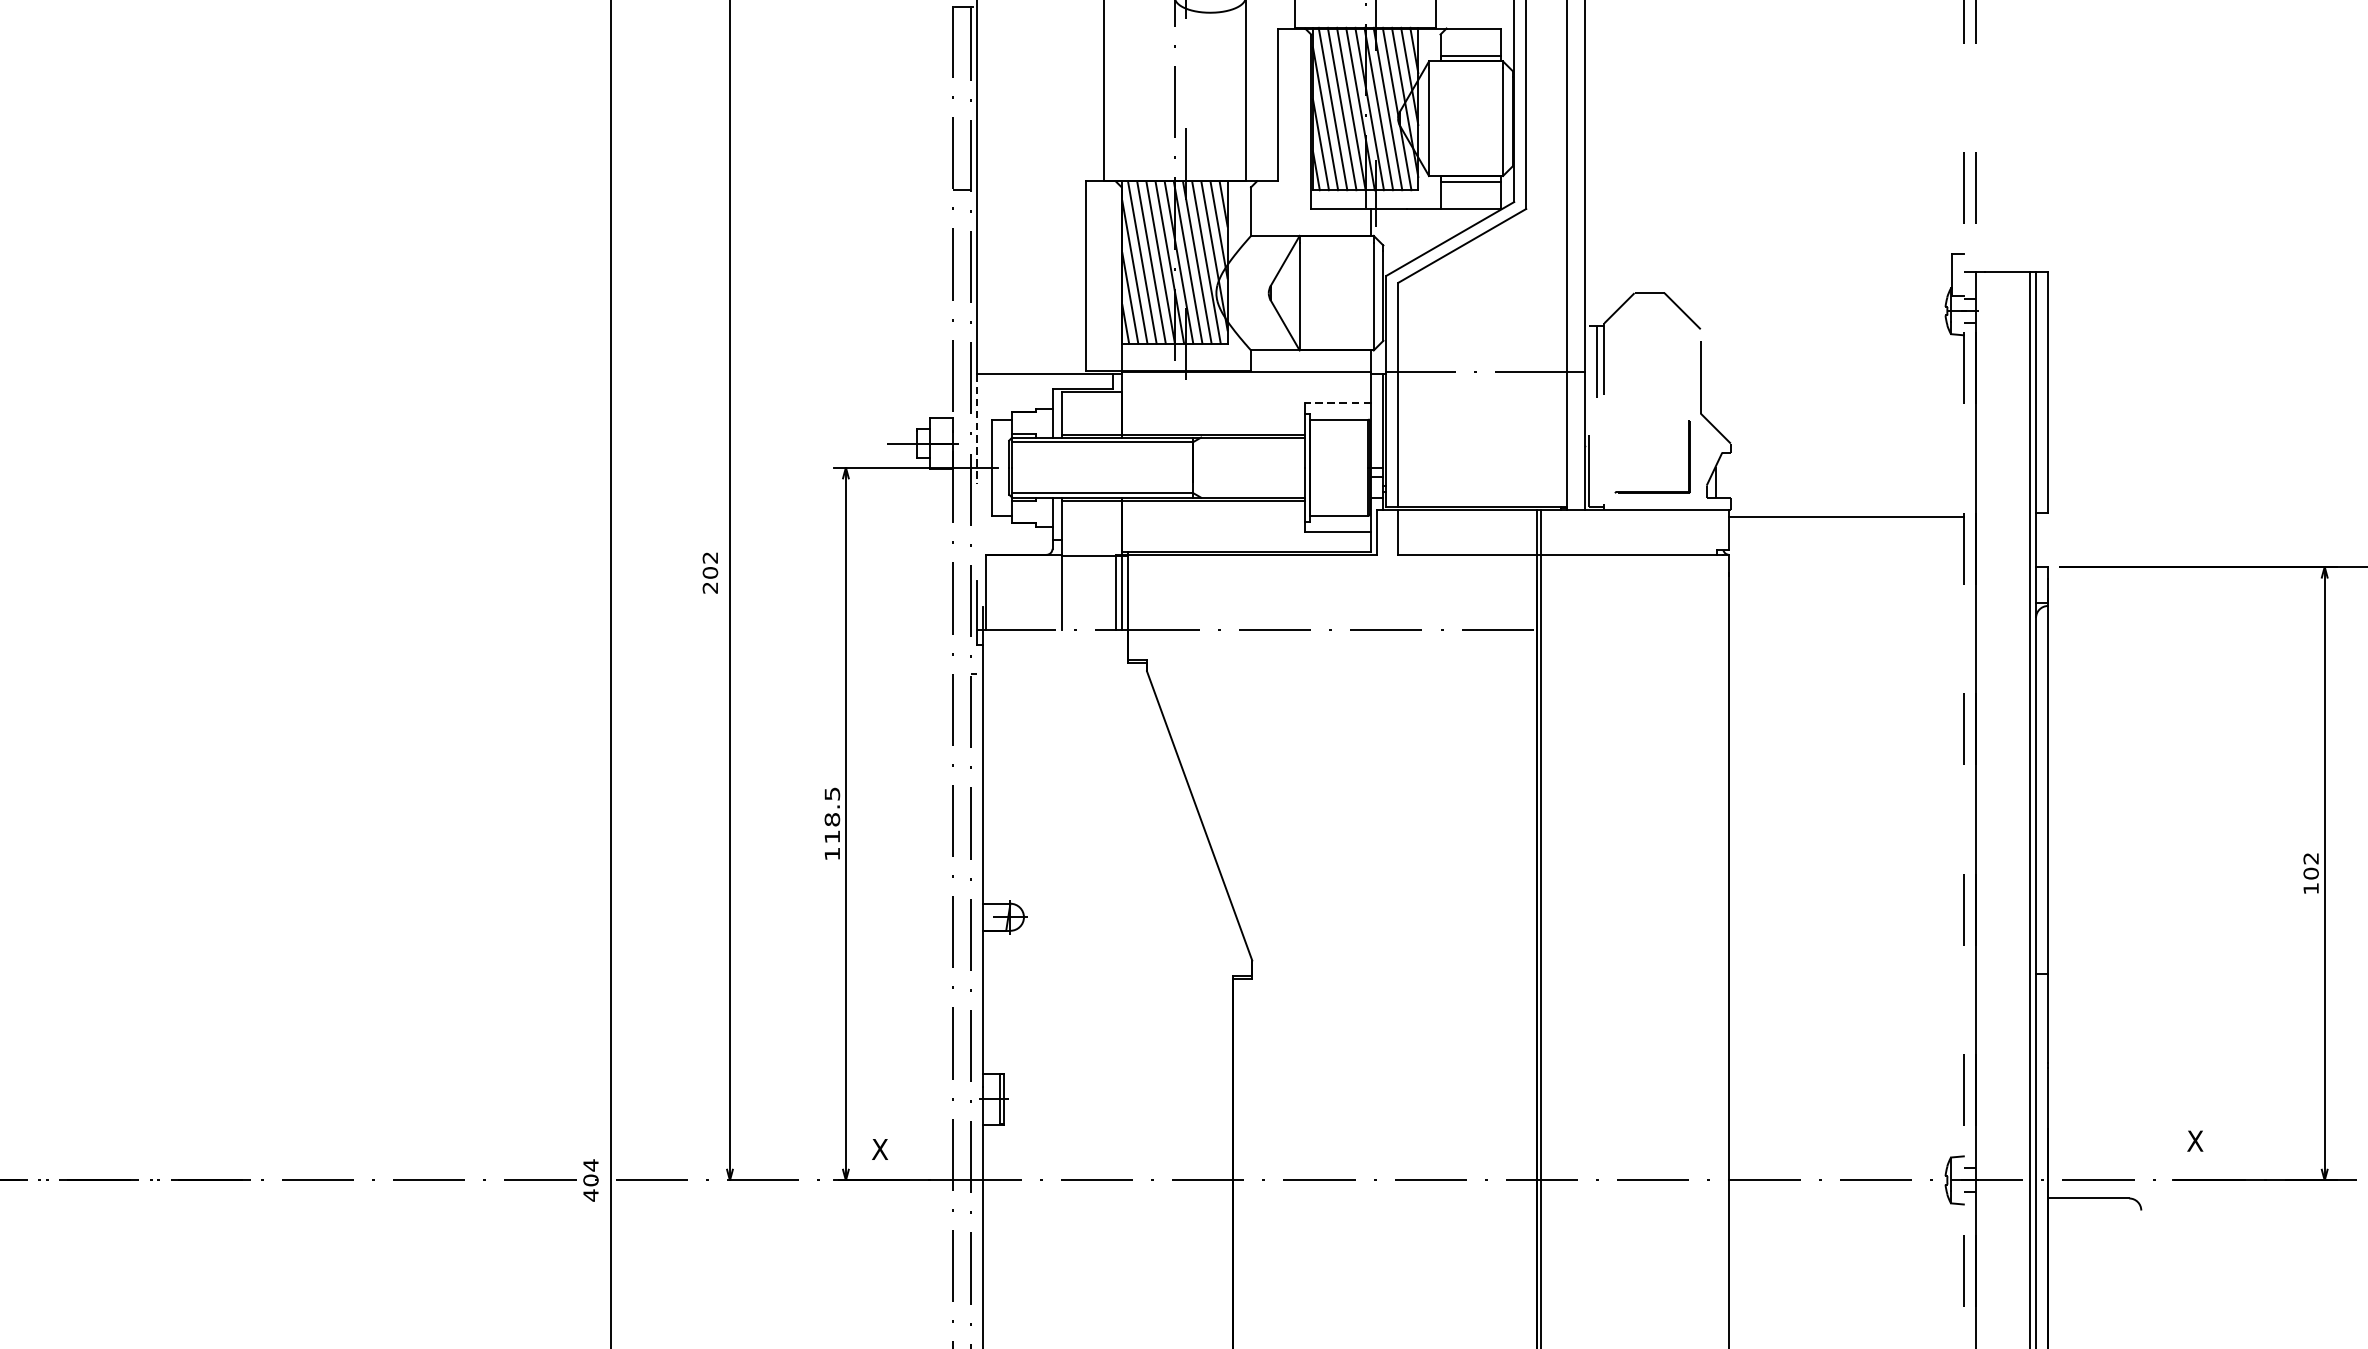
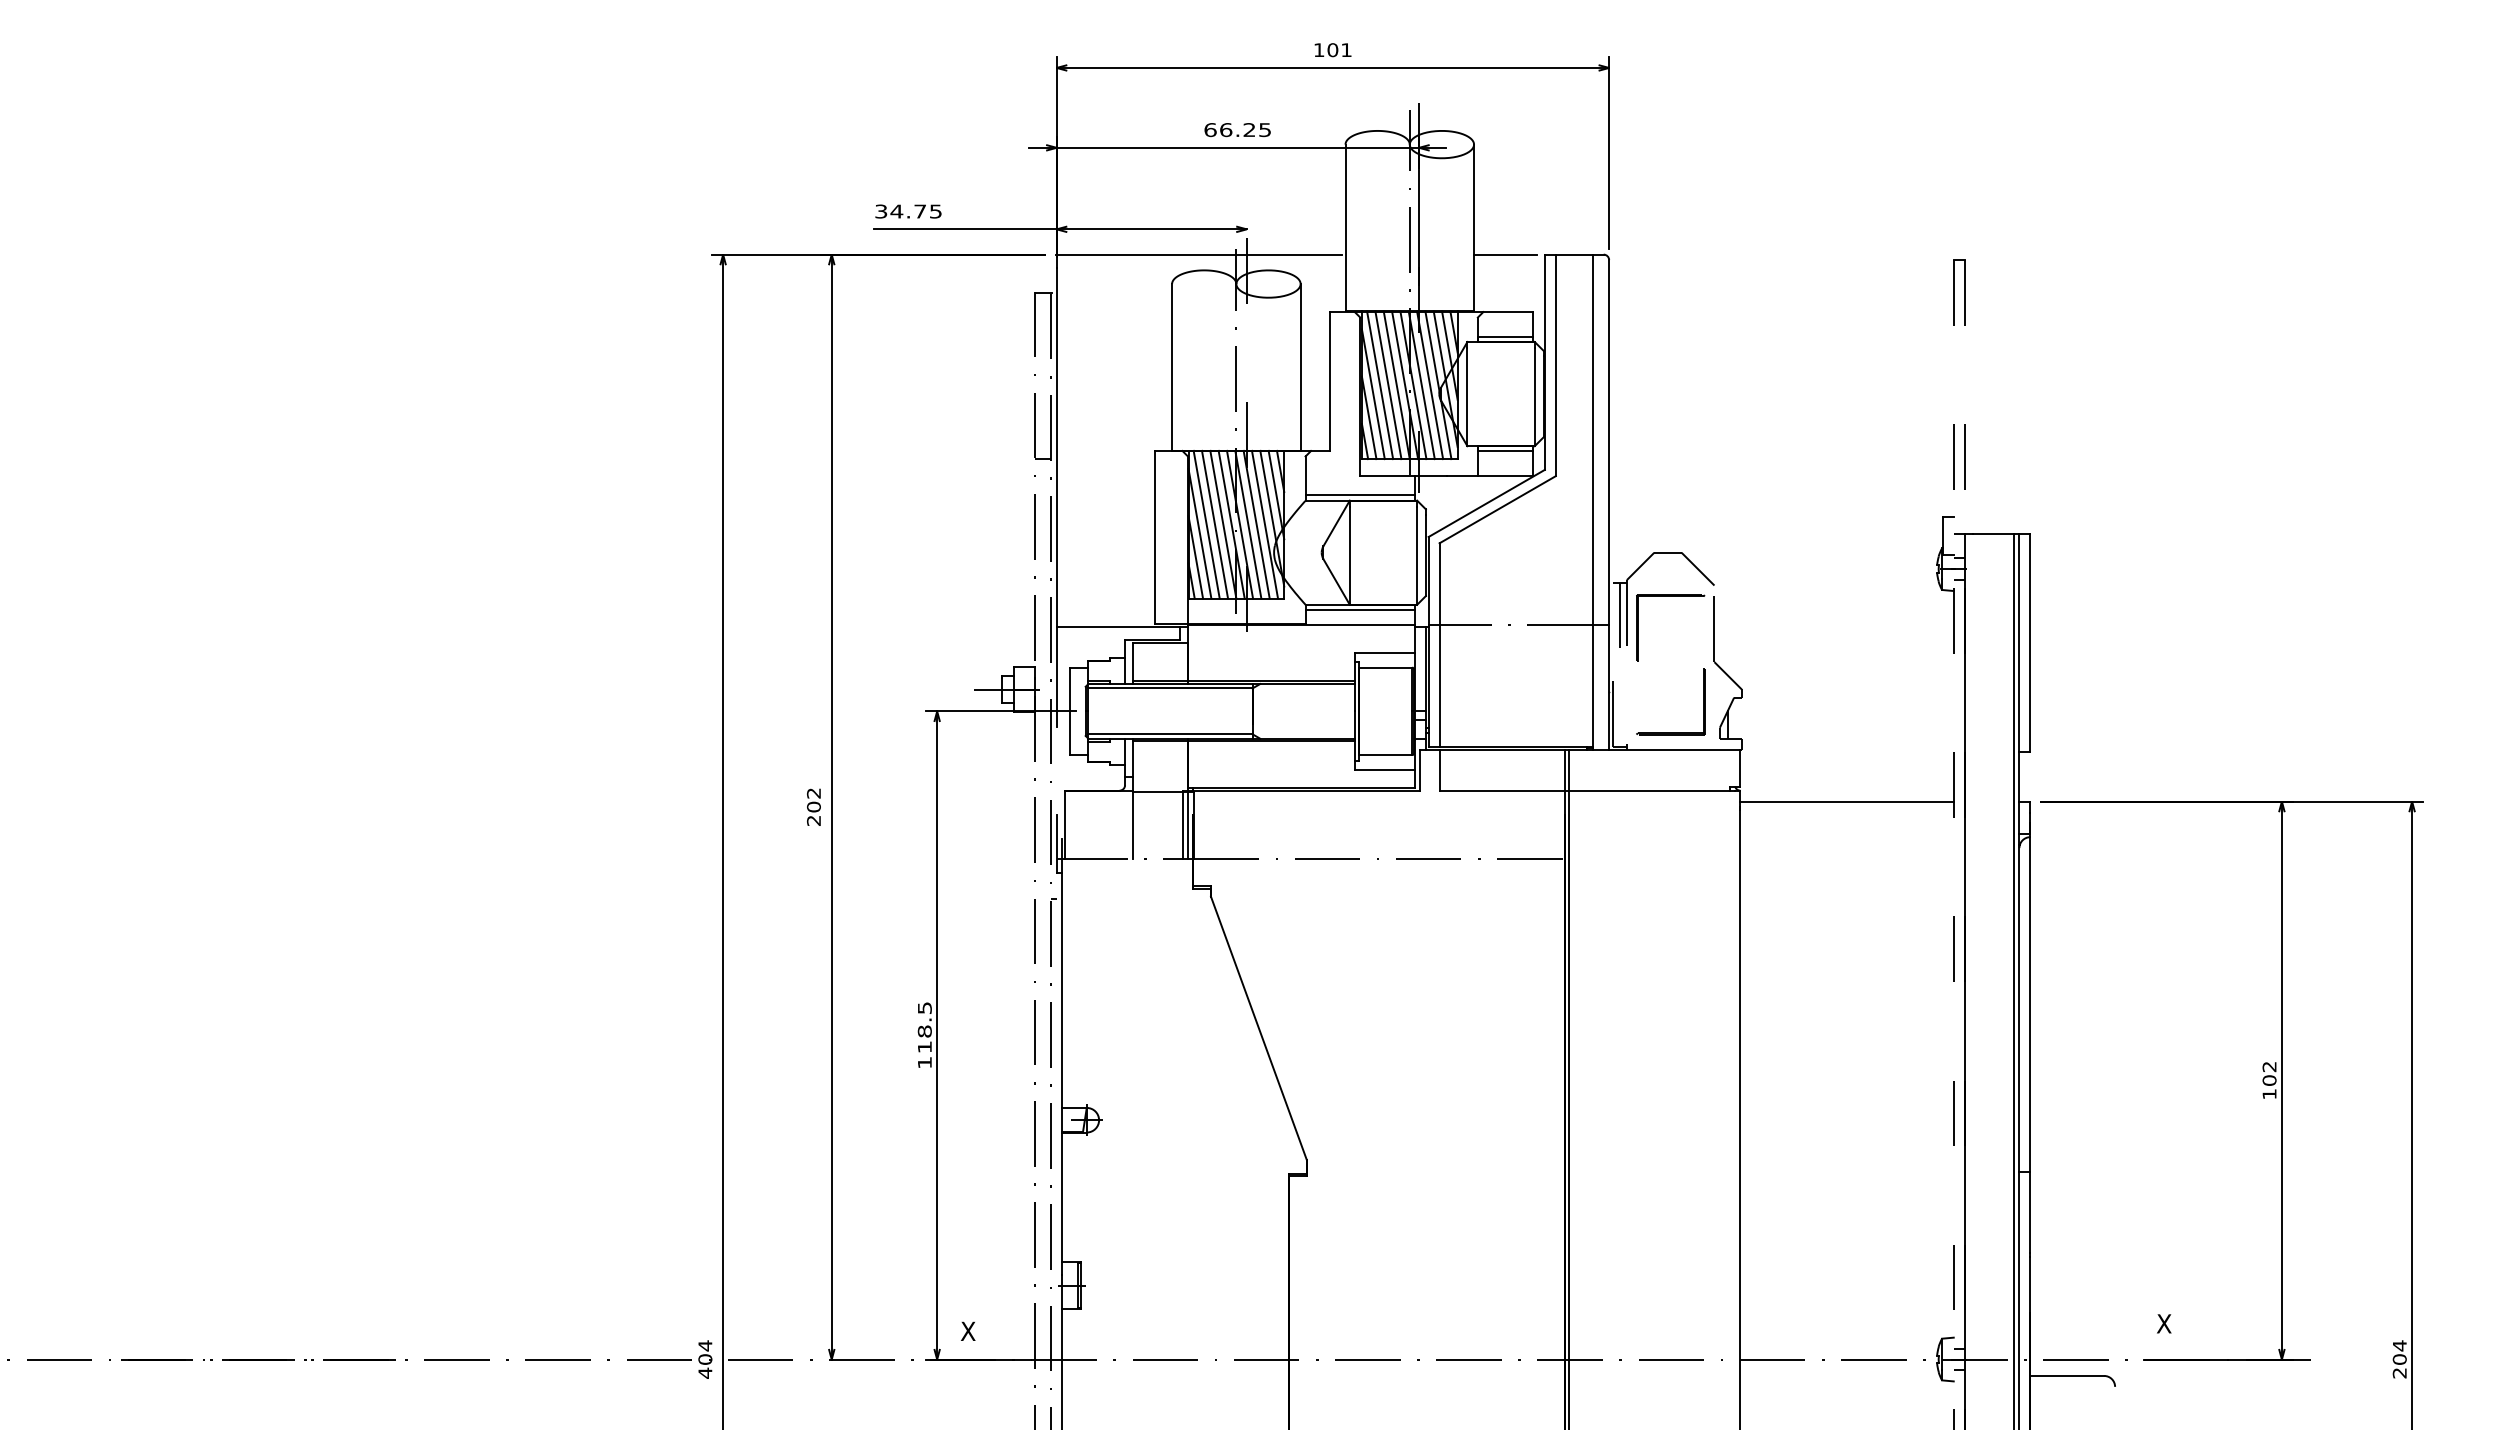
line: (1310, 230) -> (1359, 495), added
part: (1652, 341) -> (1670, 596), added
line: (1310, 356) -> (1359, 610), added
line: (1337, 402) -> (1384, 652), dashed -> solid
line: (977, 430) -> (1056, 677), dashed -> solid
line: (1845, 517) -> (1846, 801), moved

